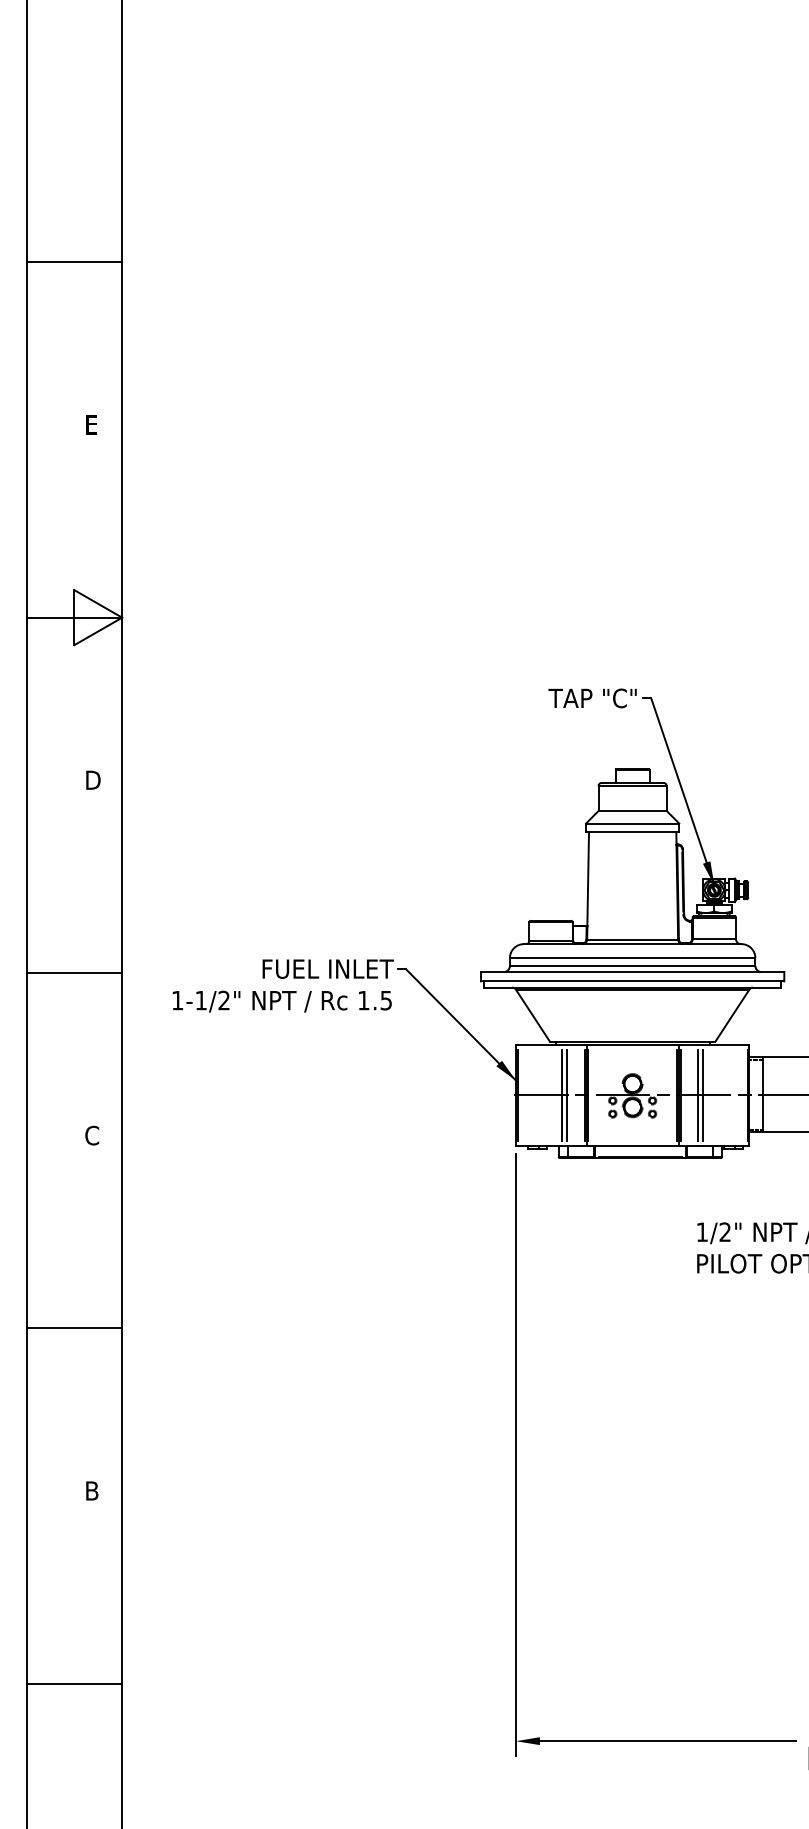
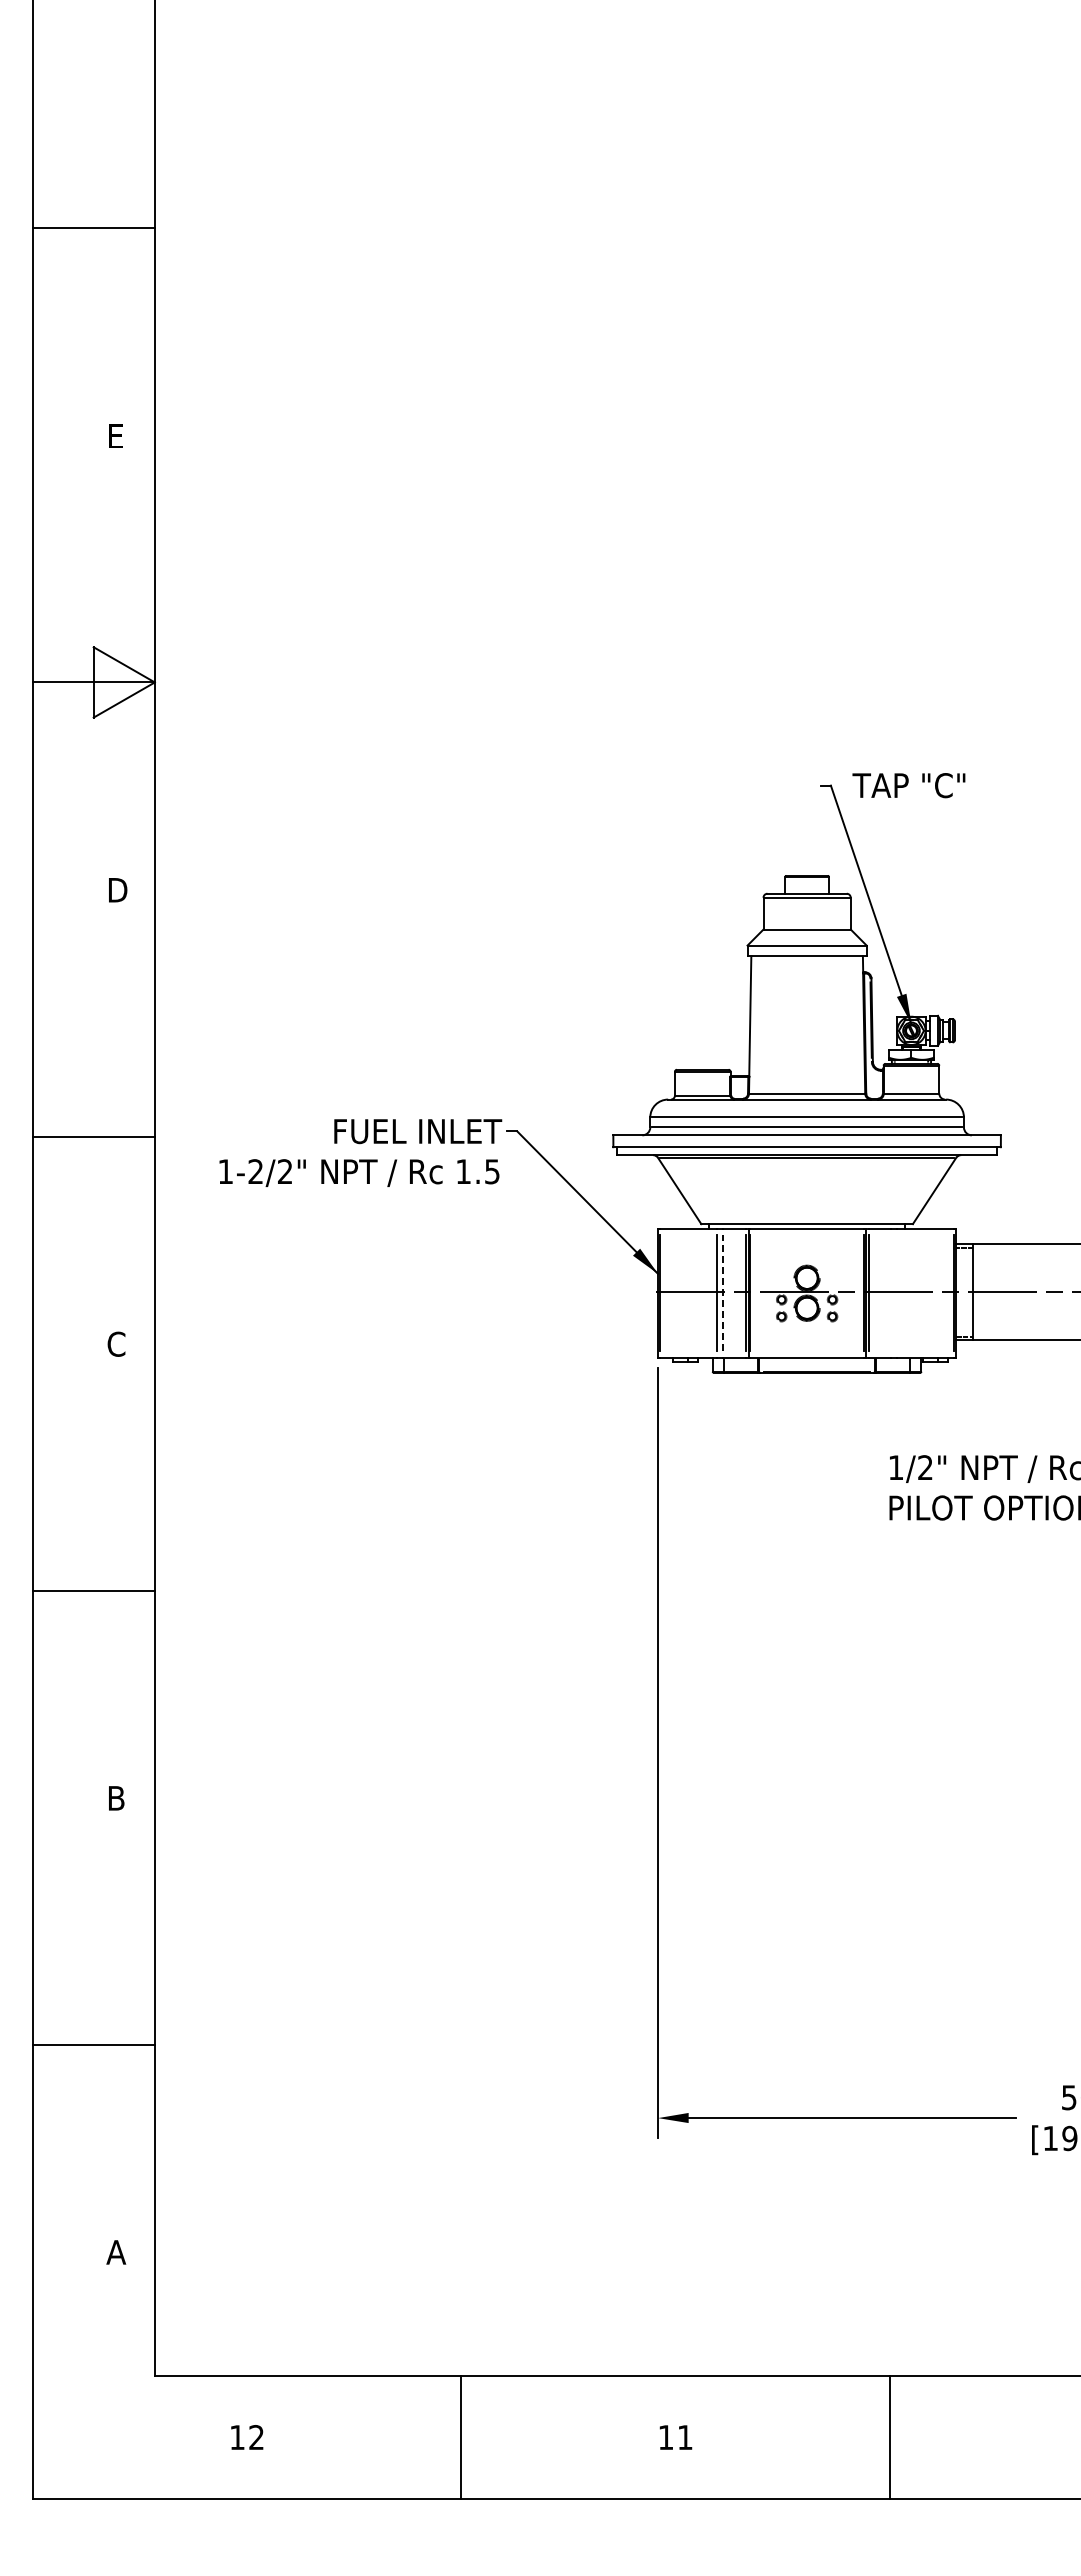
text: (592, 698) -> (908, 785), moved
text: (200, 1000) -> (255, 1171), 1-1/2" -> 1-2/2"
line: (567, 1095) -> (723, 1292), solid -> dashed
line: (698, 1095) -> (891, 1293), removed
line: (702, 1095) -> (896, 1293), removed

